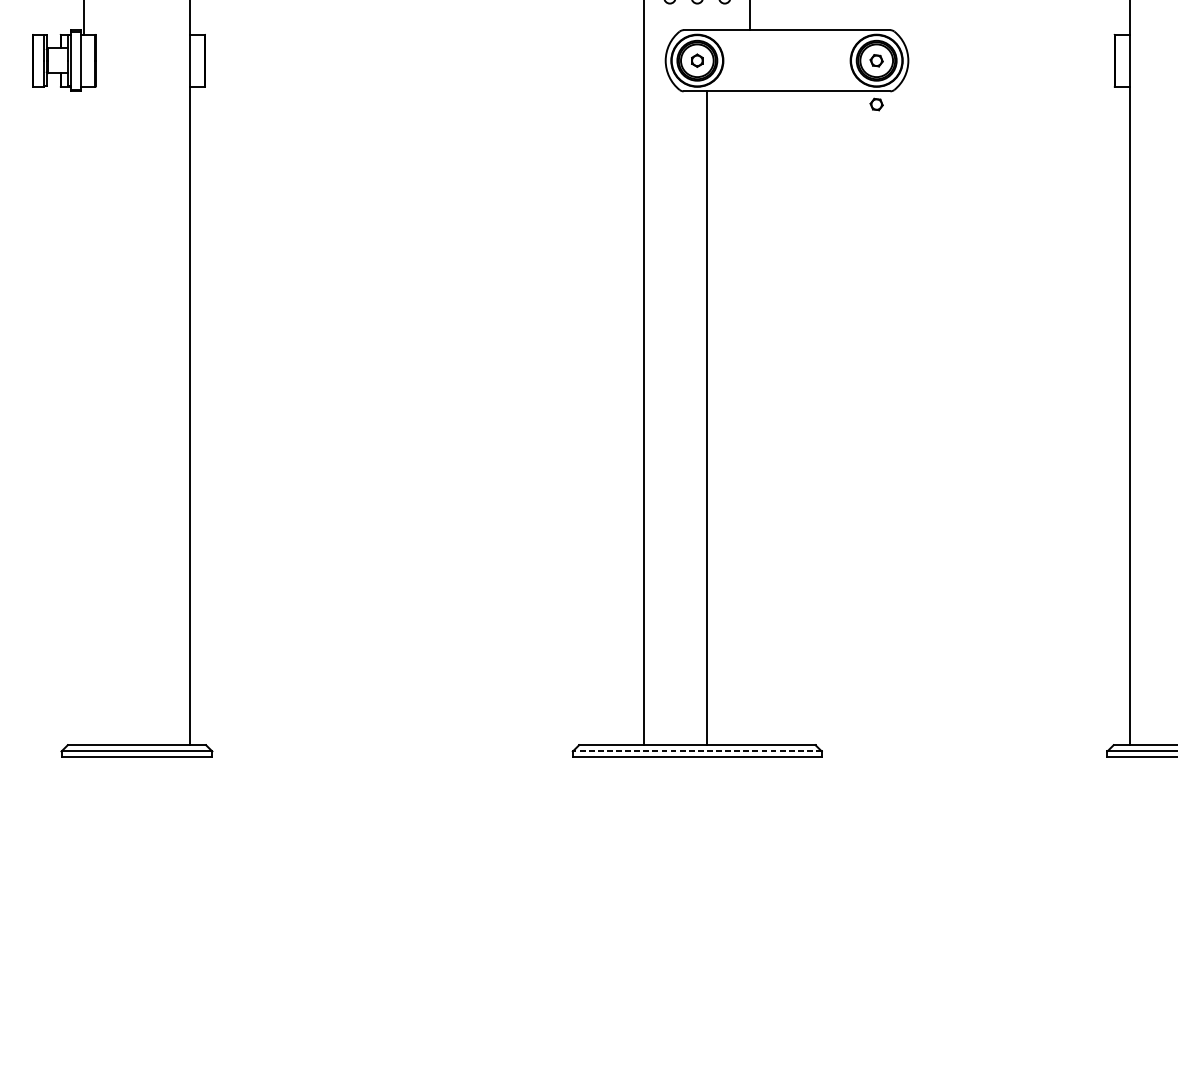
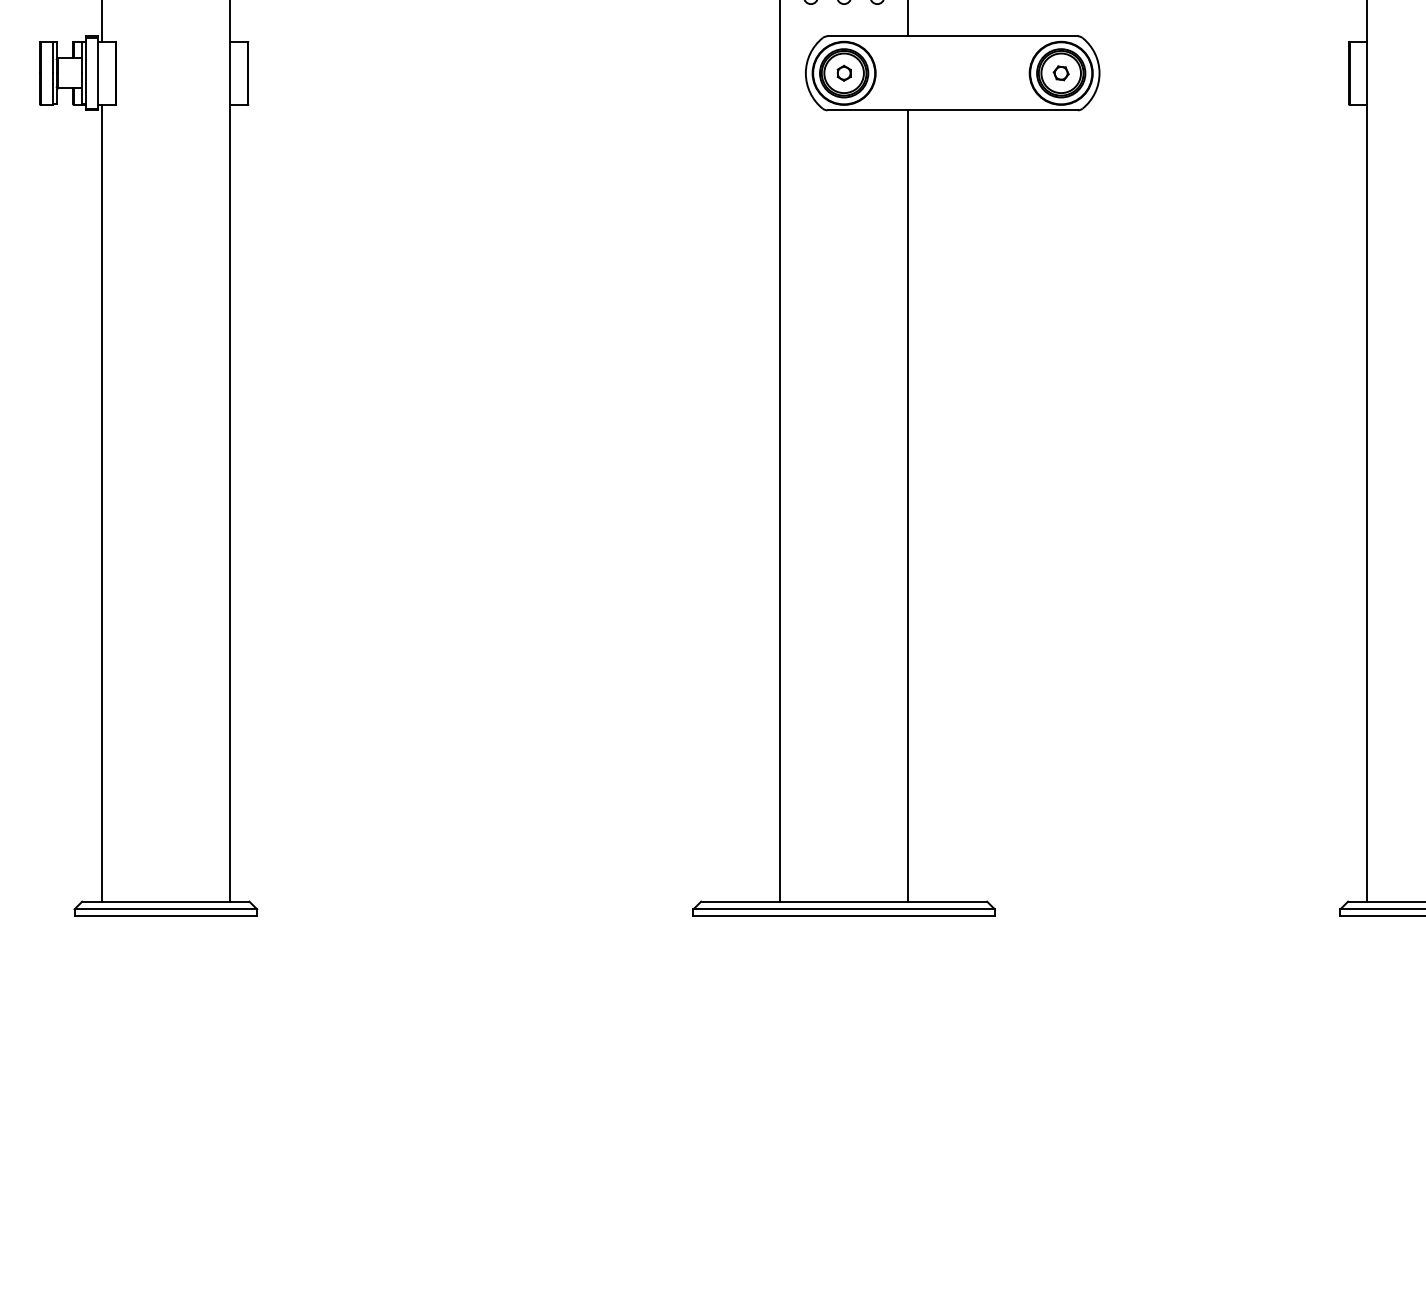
part: (876, 104) -> (1060, 126), removed
line: (83, 415) -> (101, 502), added
line: (706, 417) -> (908, 505), moved
line: (697, 751) -> (844, 909), dashed -> solid

